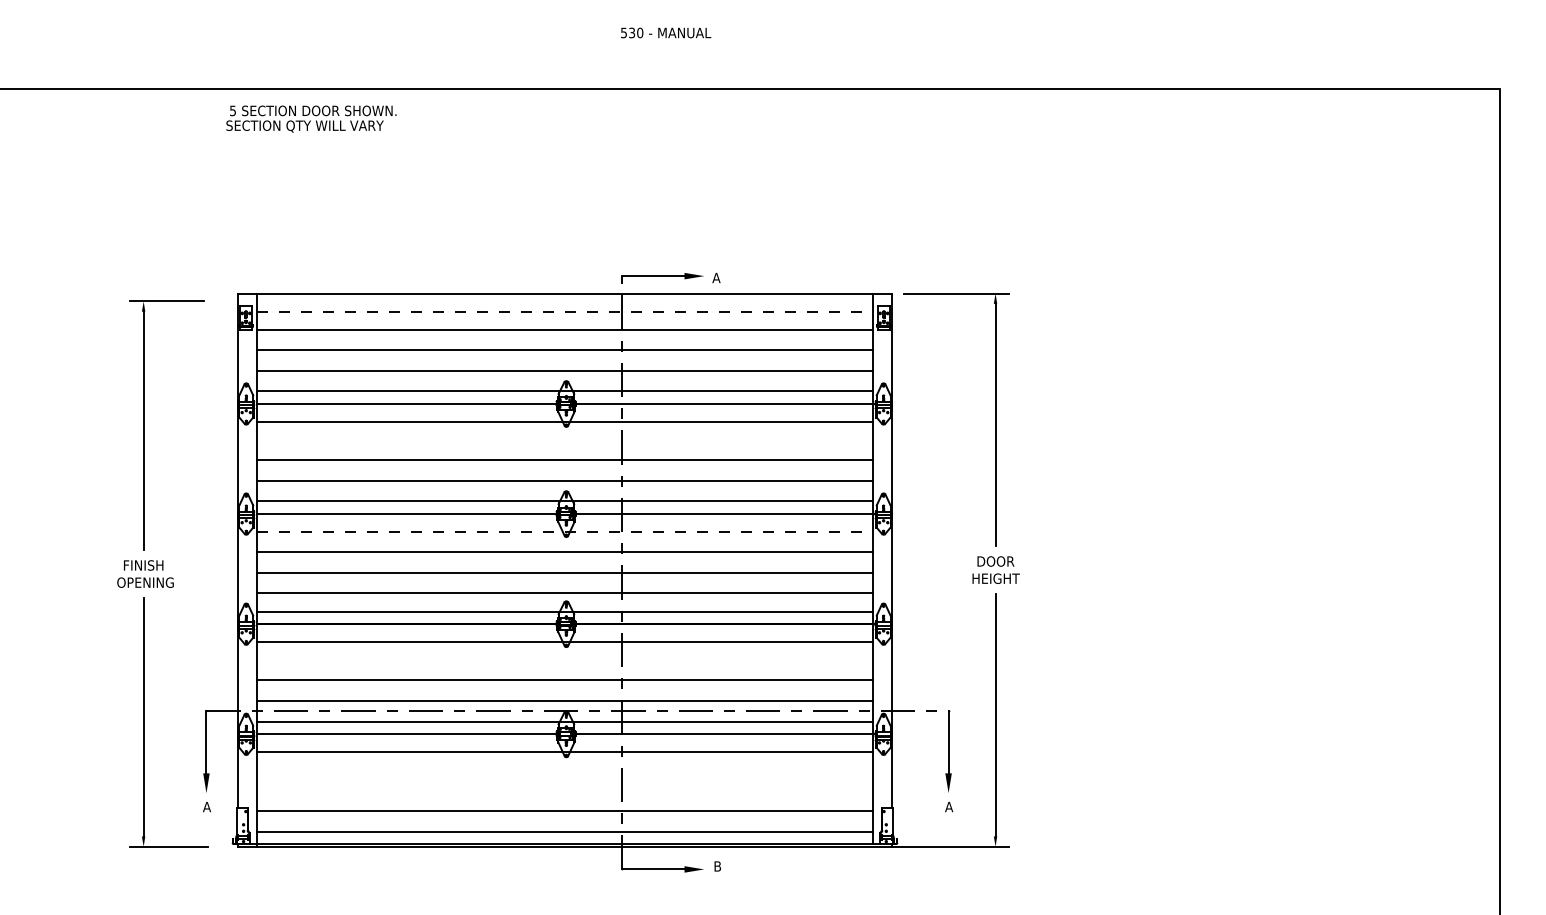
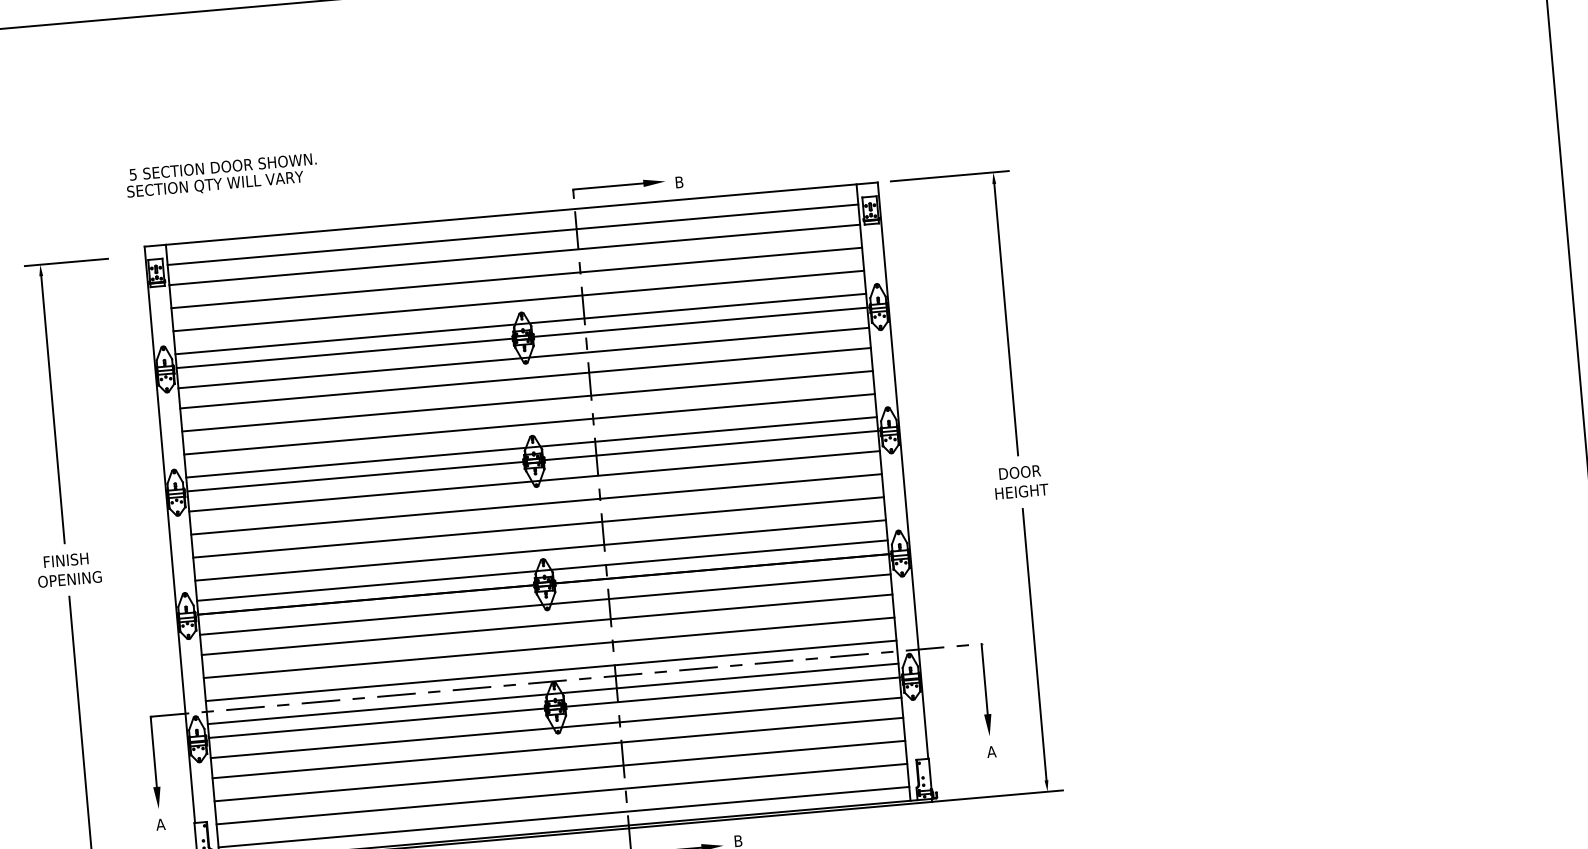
text: (311, 118) -> (221, 175), moved
text: (716, 277) -> (679, 181), A -> B
line: (565, 311) -> (513, 234), dashed -> solid
line: (564, 439) -> (525, 378), added
line: (565, 531) -> (535, 480), dashed -> solid
line: (564, 659) -> (546, 624), added
line: (564, 769) -> (557, 747), added
line: (564, 790) -> (559, 771), added

